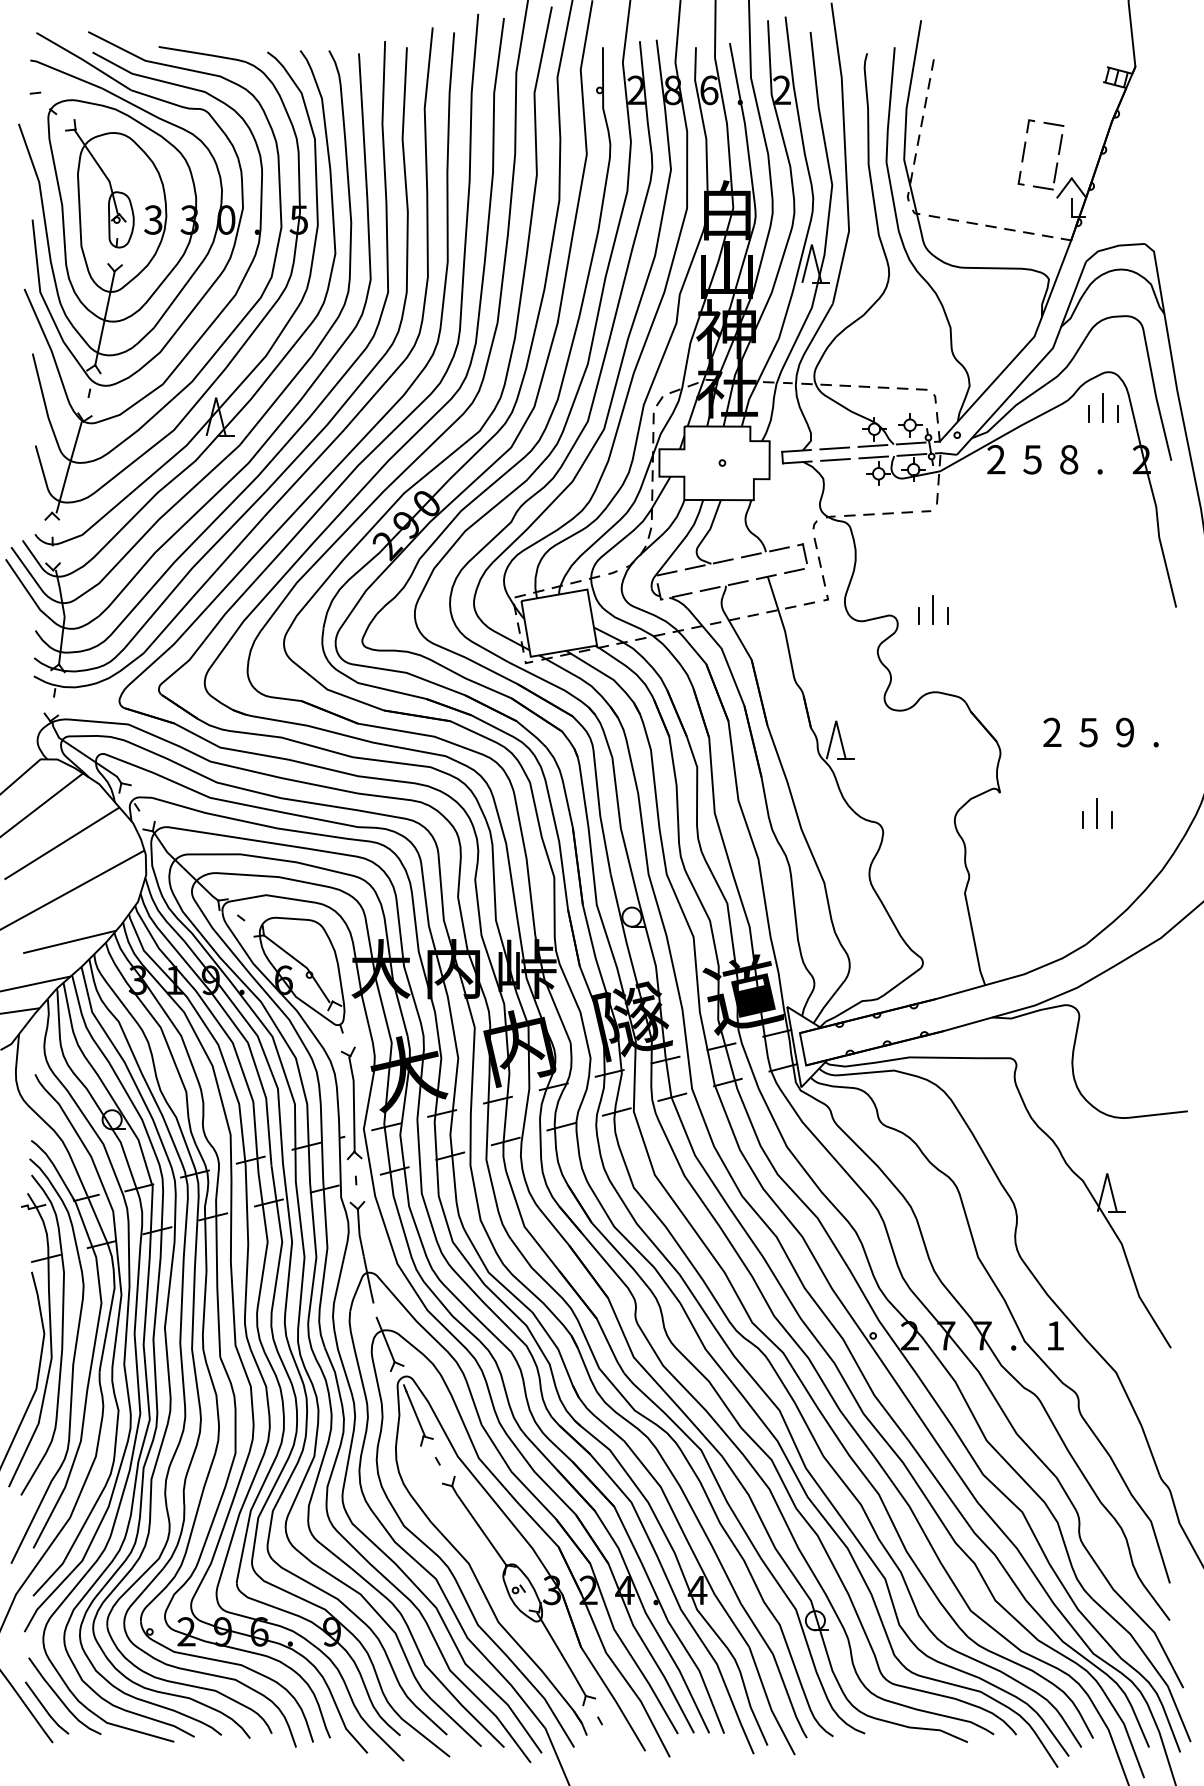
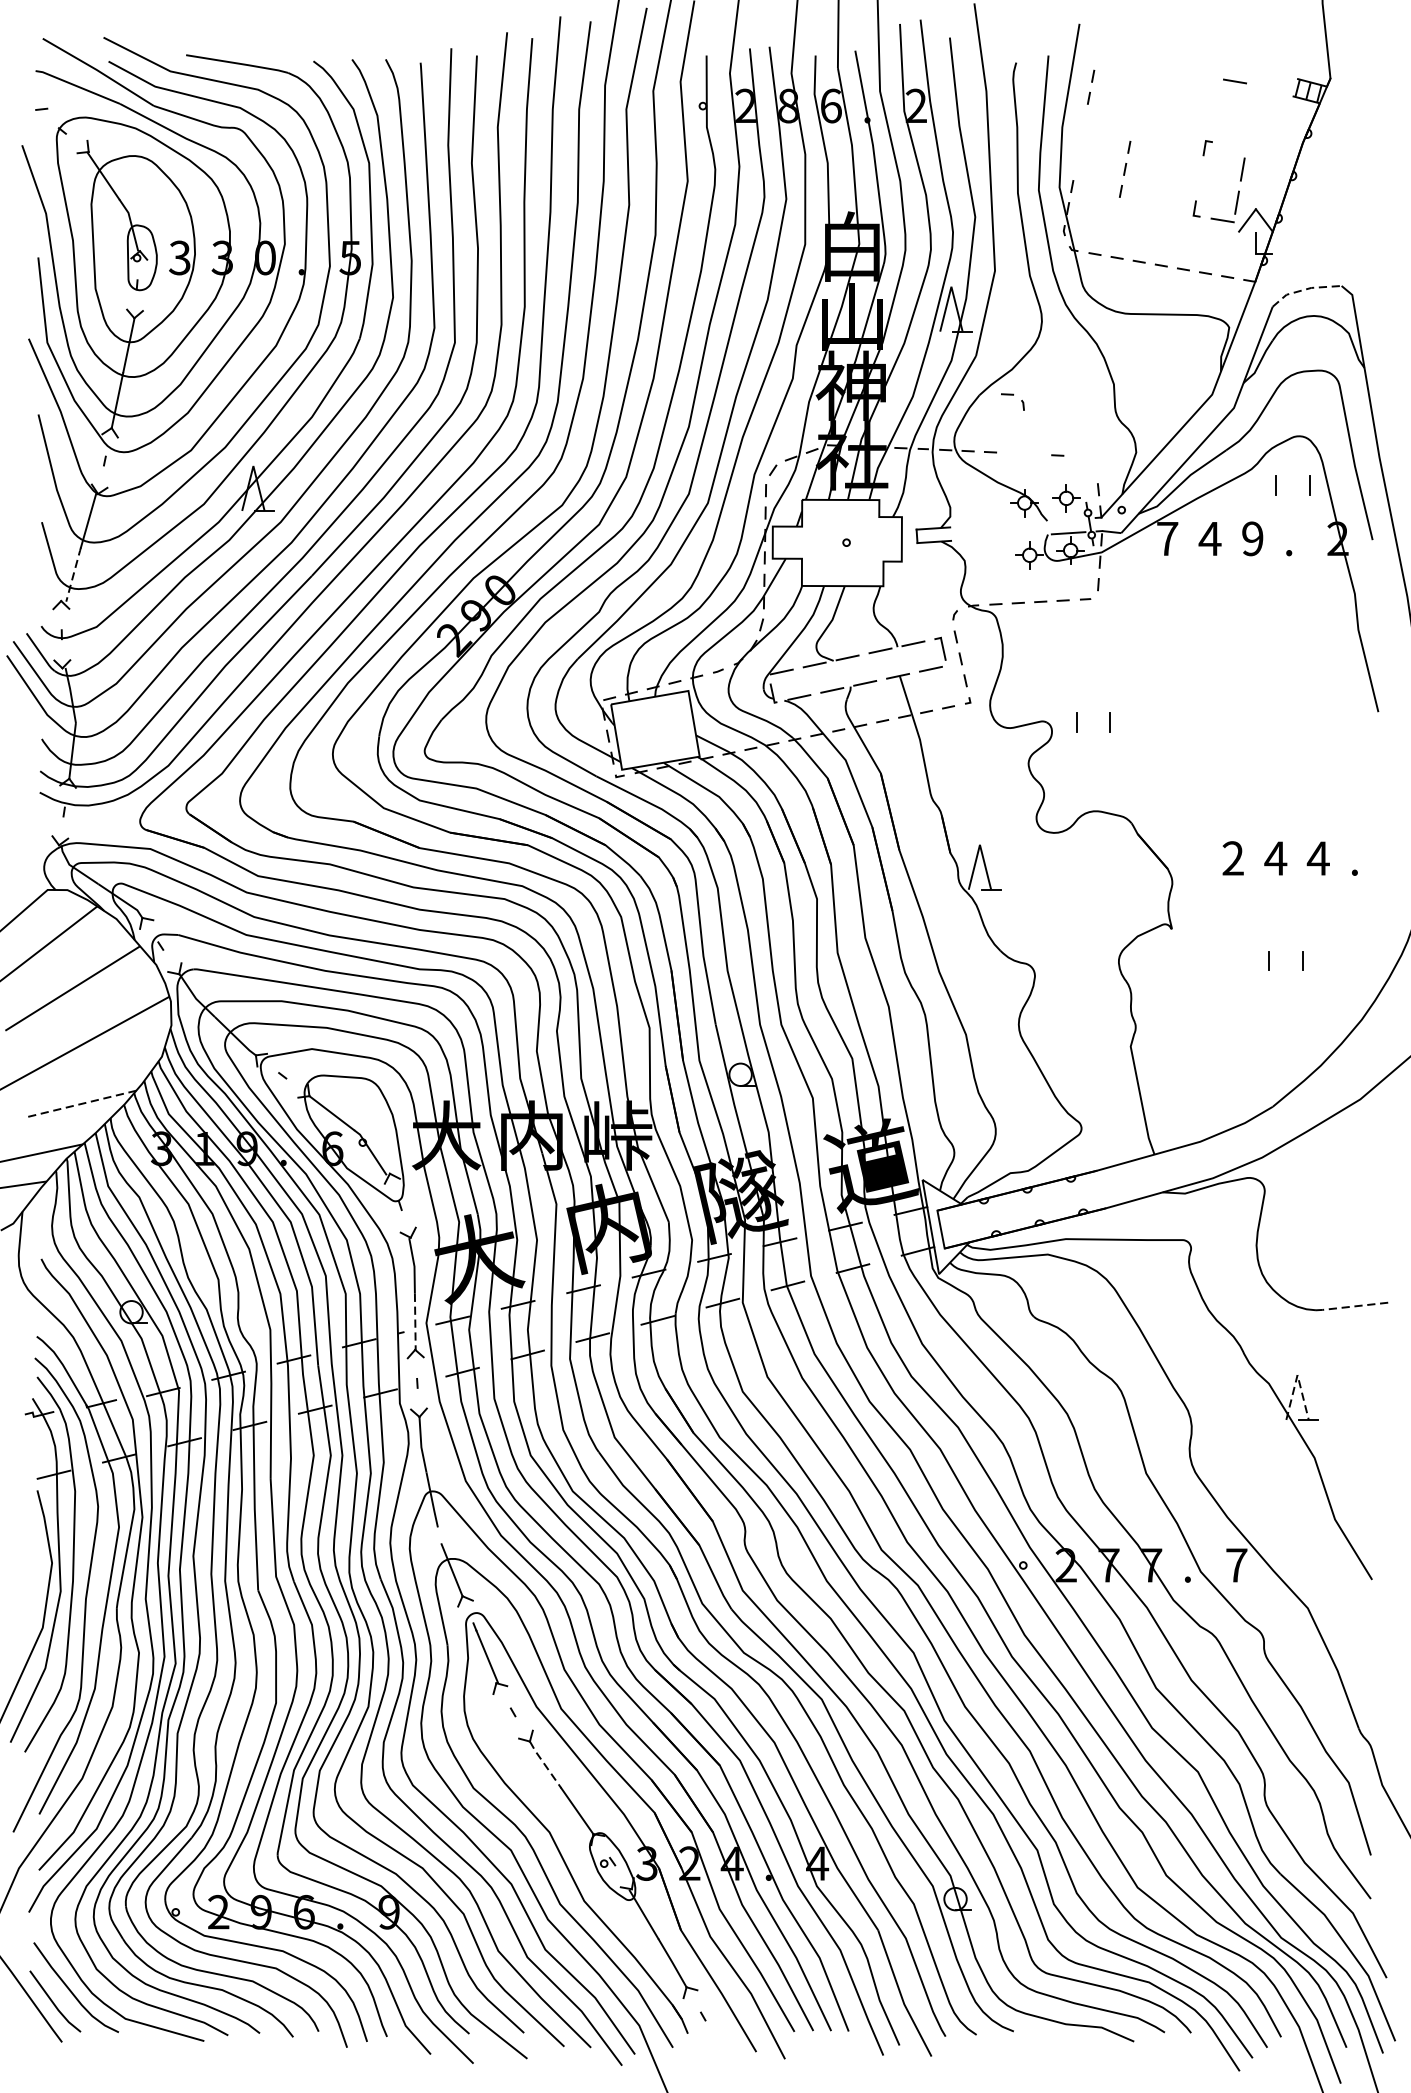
part: (921, 121) -> (1124, 169), moved
line: (1053, 123) -> (1234, 80), moved
line: (1023, 151) -> (1199, 177), removed
line: (1113, 247) -> (1304, 290), solid -> dashed
line: (870, 386) -> (1020, 453), removed
part: (926, 395) -> (1013, 401), moved
line: (1103, 407) -> (1293, 477), removed
line: (910, 443) -> (1066, 519), removed
line: (872, 445) -> (1022, 522), removed
line: (834, 448) -> (977, 525), removed
line: (873, 457) -> (1023, 536), removed
line: (835, 459) -> (979, 538), removed
text: (996, 459) -> (1167, 538), 2 -> 7
text: (1032, 459) -> (1209, 538), 5 -> 4
text: (1069, 459) -> (1253, 538), 8 -> 9
line: (62, 490) -> (73, 574), solid -> dashed
line: (933, 609) -> (1093, 714), removed
text: (1088, 732) -> (1275, 858), 5 -> 4
text: (1124, 732) -> (1317, 858), 9 -> 4
line: (1097, 813) -> (1286, 953), removed
line: (69, 941) -> (81, 1103), solid -> dashed
line: (1155, 1114) -> (1354, 1306), solid -> dashed
line: (354, 1127) -> (415, 1321), solid -> dashed
line: (1107, 1173) -> (1297, 1375), solid -> dashed
text: (1055, 1335) -> (1236, 1564), 1 -> 7
line: (464, 1505) -> (544, 1764), solid -> dashed

